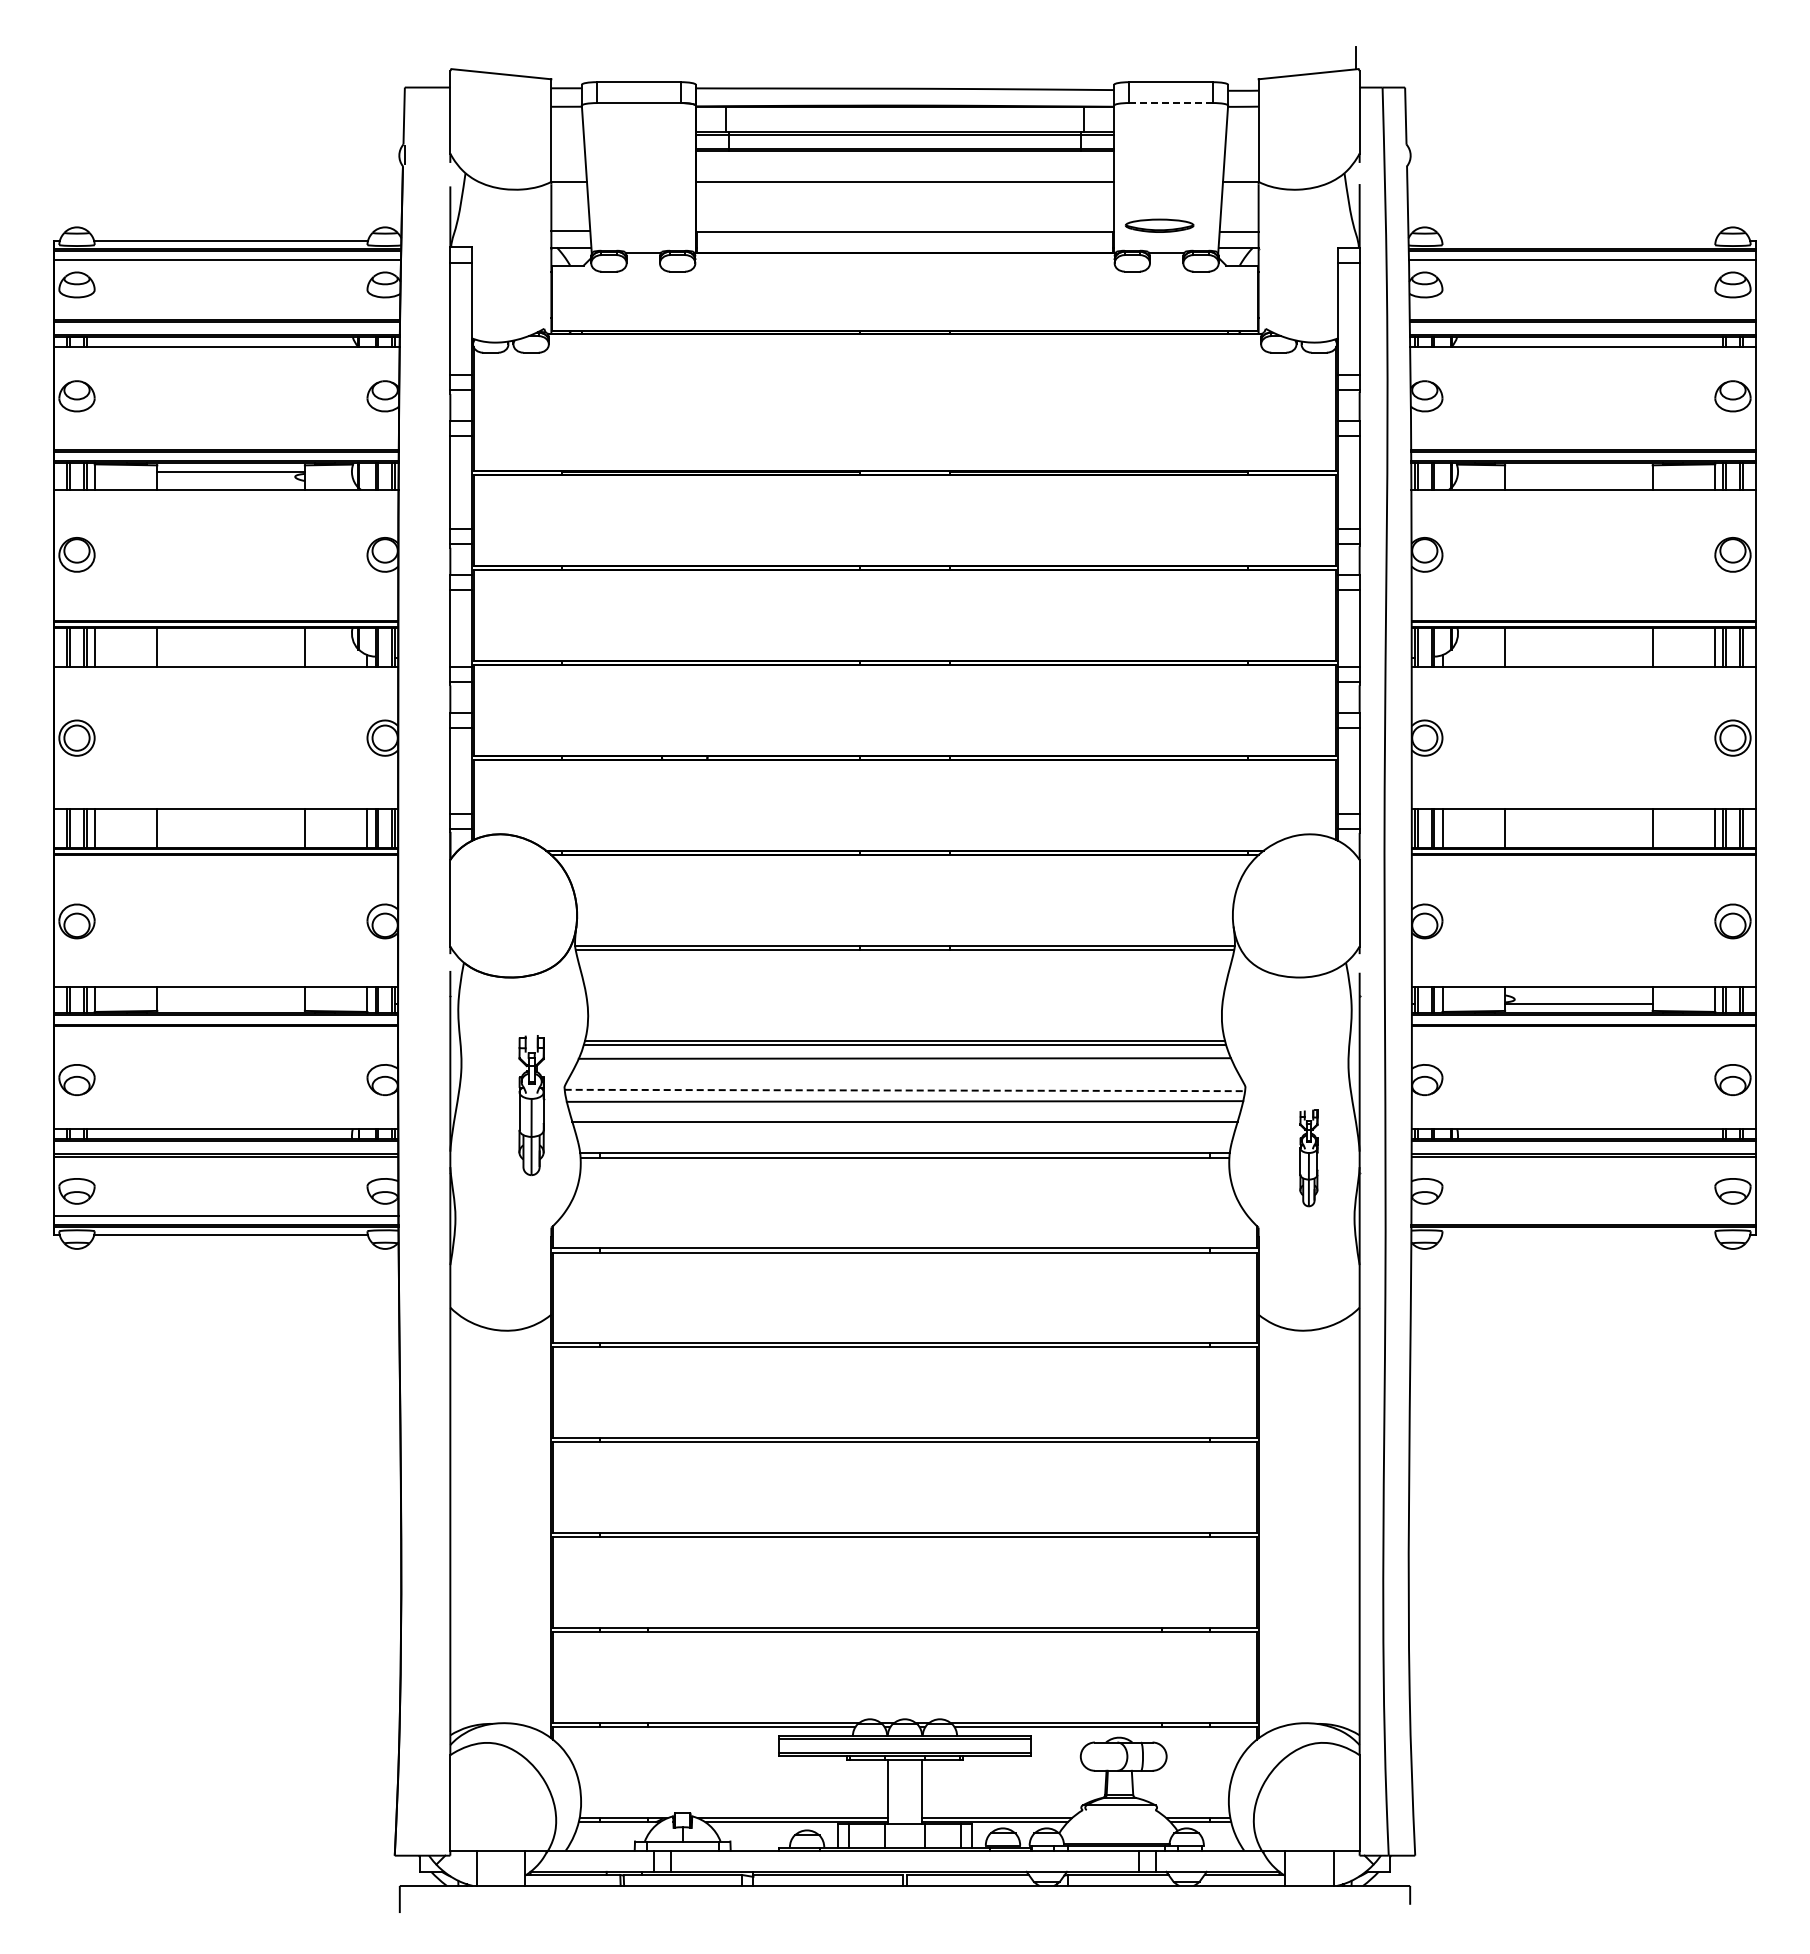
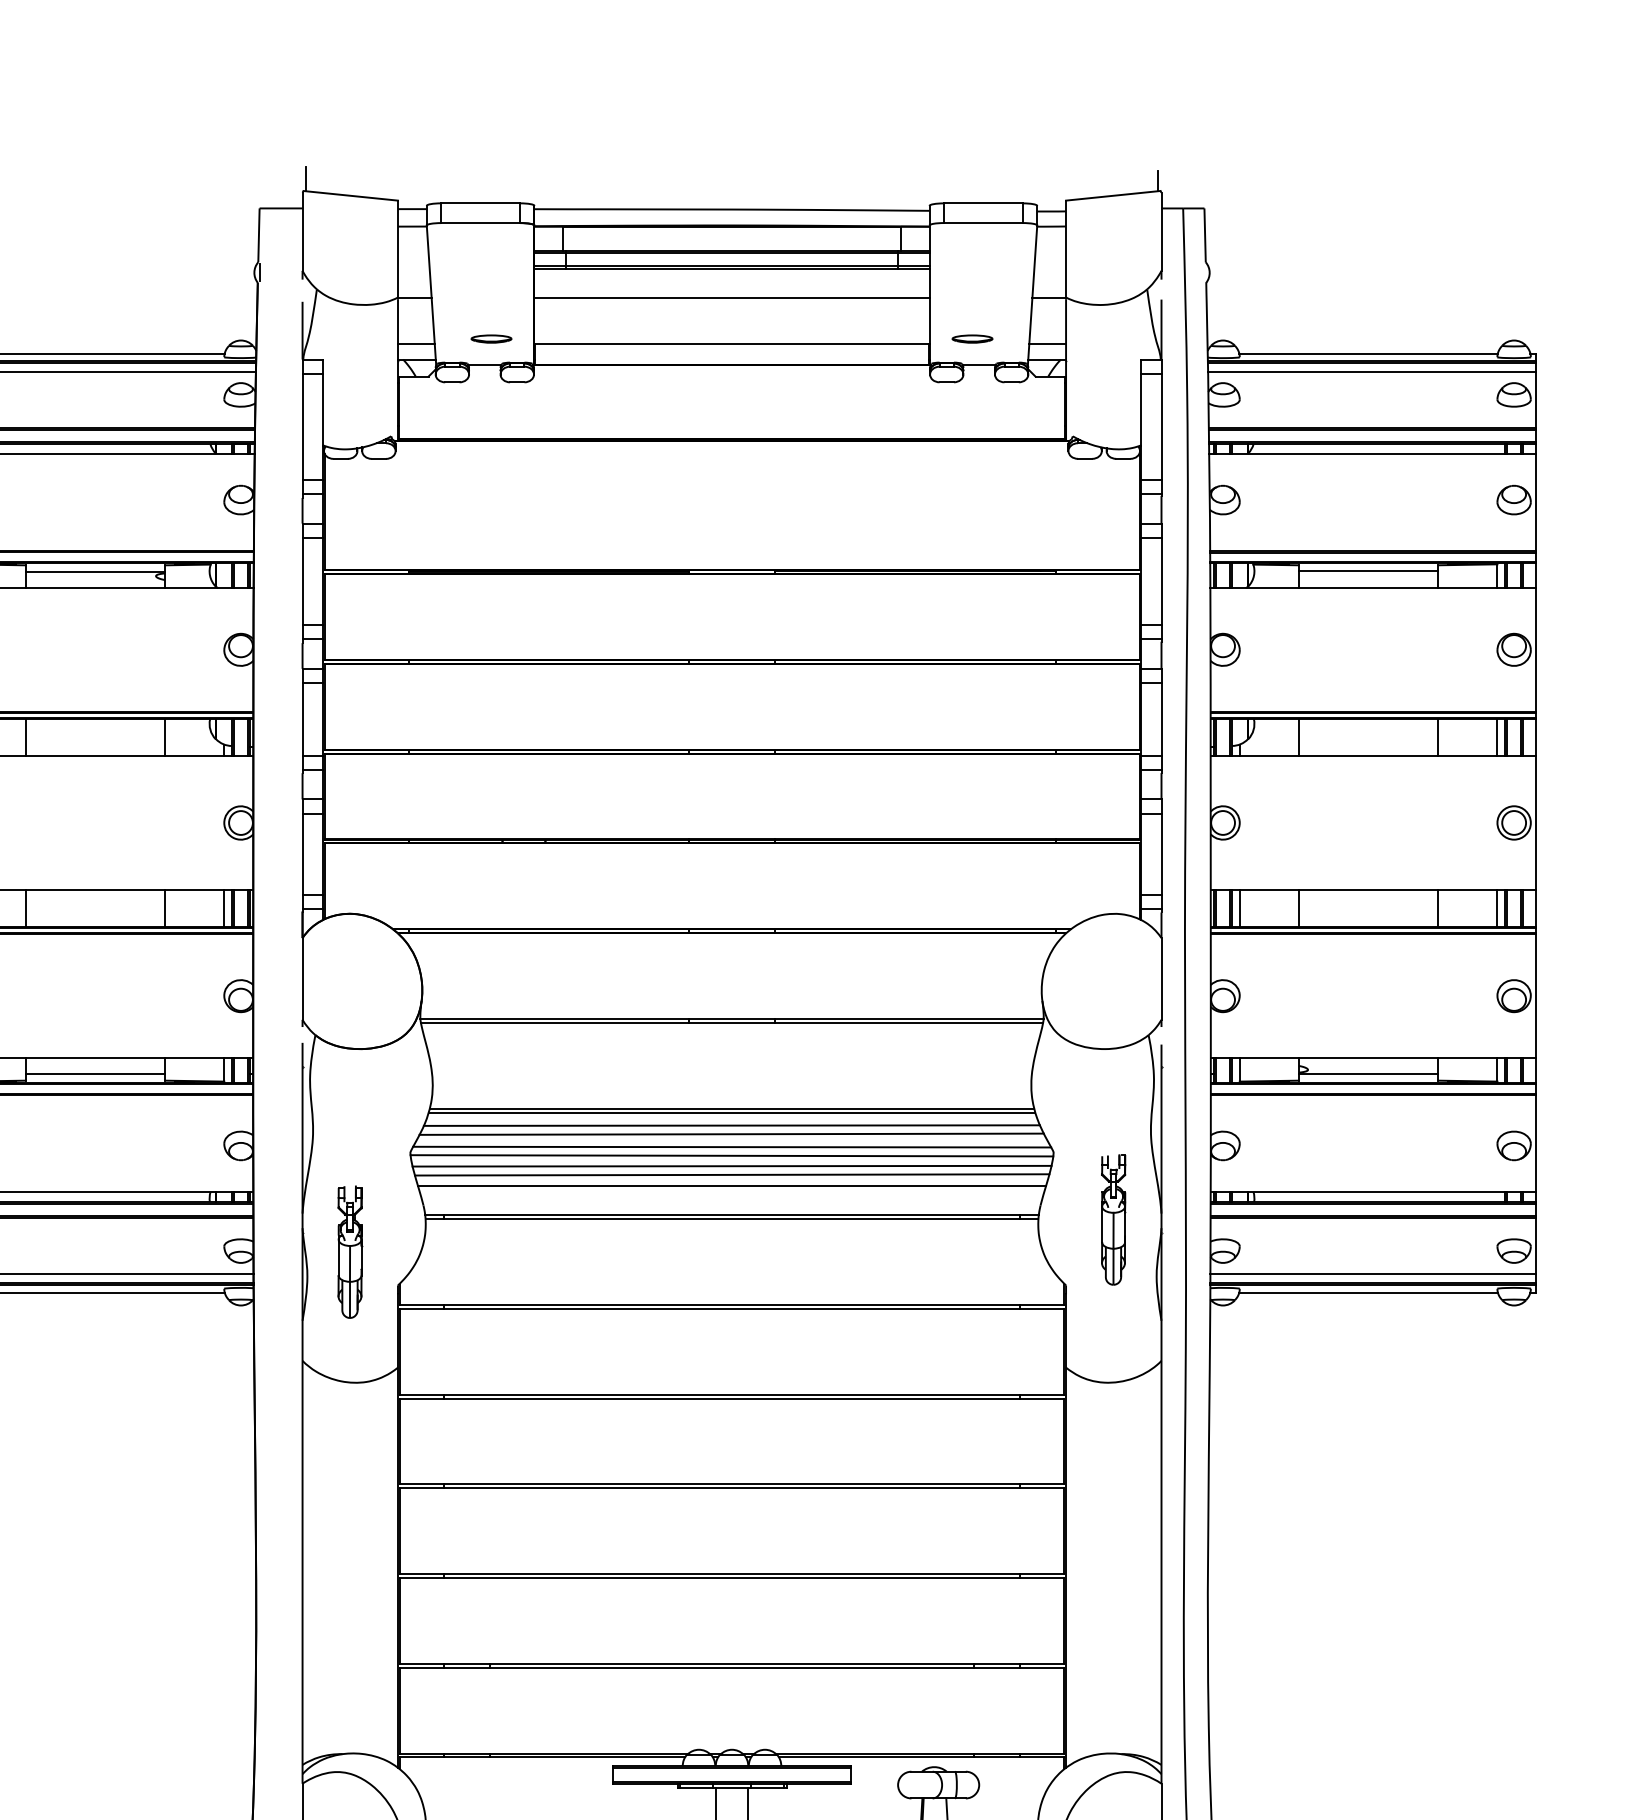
line: (454, 56) -> (306, 179), added
line: (1171, 103) -> (983, 223), dashed -> solid
part: (650, 225) -> (491, 338), added
part: (1159, 225) -> (972, 338), size x0.62
line: (1578, 241) -> (1368, 353), added
line: (1578, 471) -> (1368, 571), added
line: (230, 1004) -> (94, 1074), added
line: (904, 1067) -> (731, 1134), added
line: (904, 1080) -> (731, 1146), added
line: (905, 1090) -> (732, 1155), dashed -> solid
part: (531, 1105) -> (349, 1252), moved
line: (905, 1110) -> (732, 1174), added
part: (1308, 1157) -> (1113, 1219), size x1.43
line: (1583, 1216) -> (1372, 1274), added
line: (1578, 1235) -> (1368, 1292), added

